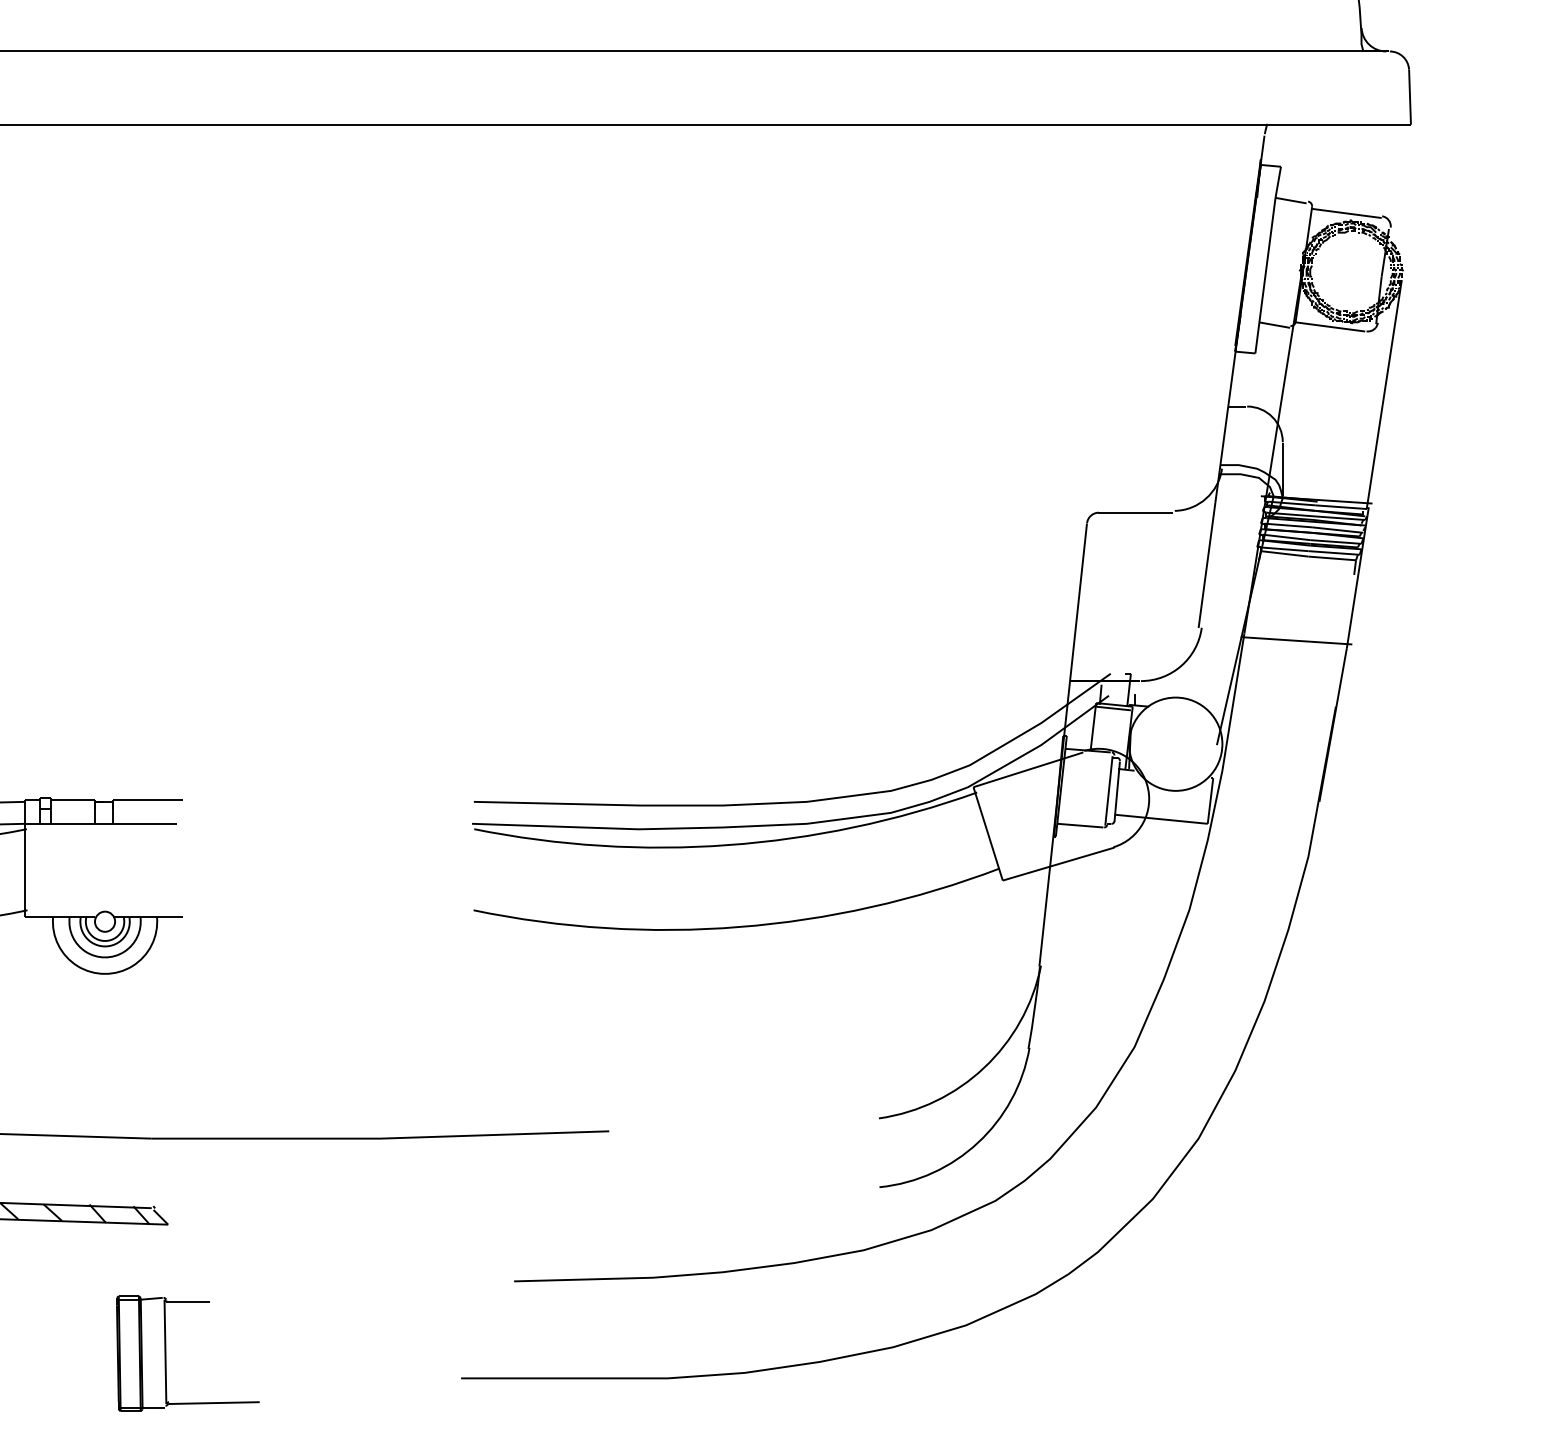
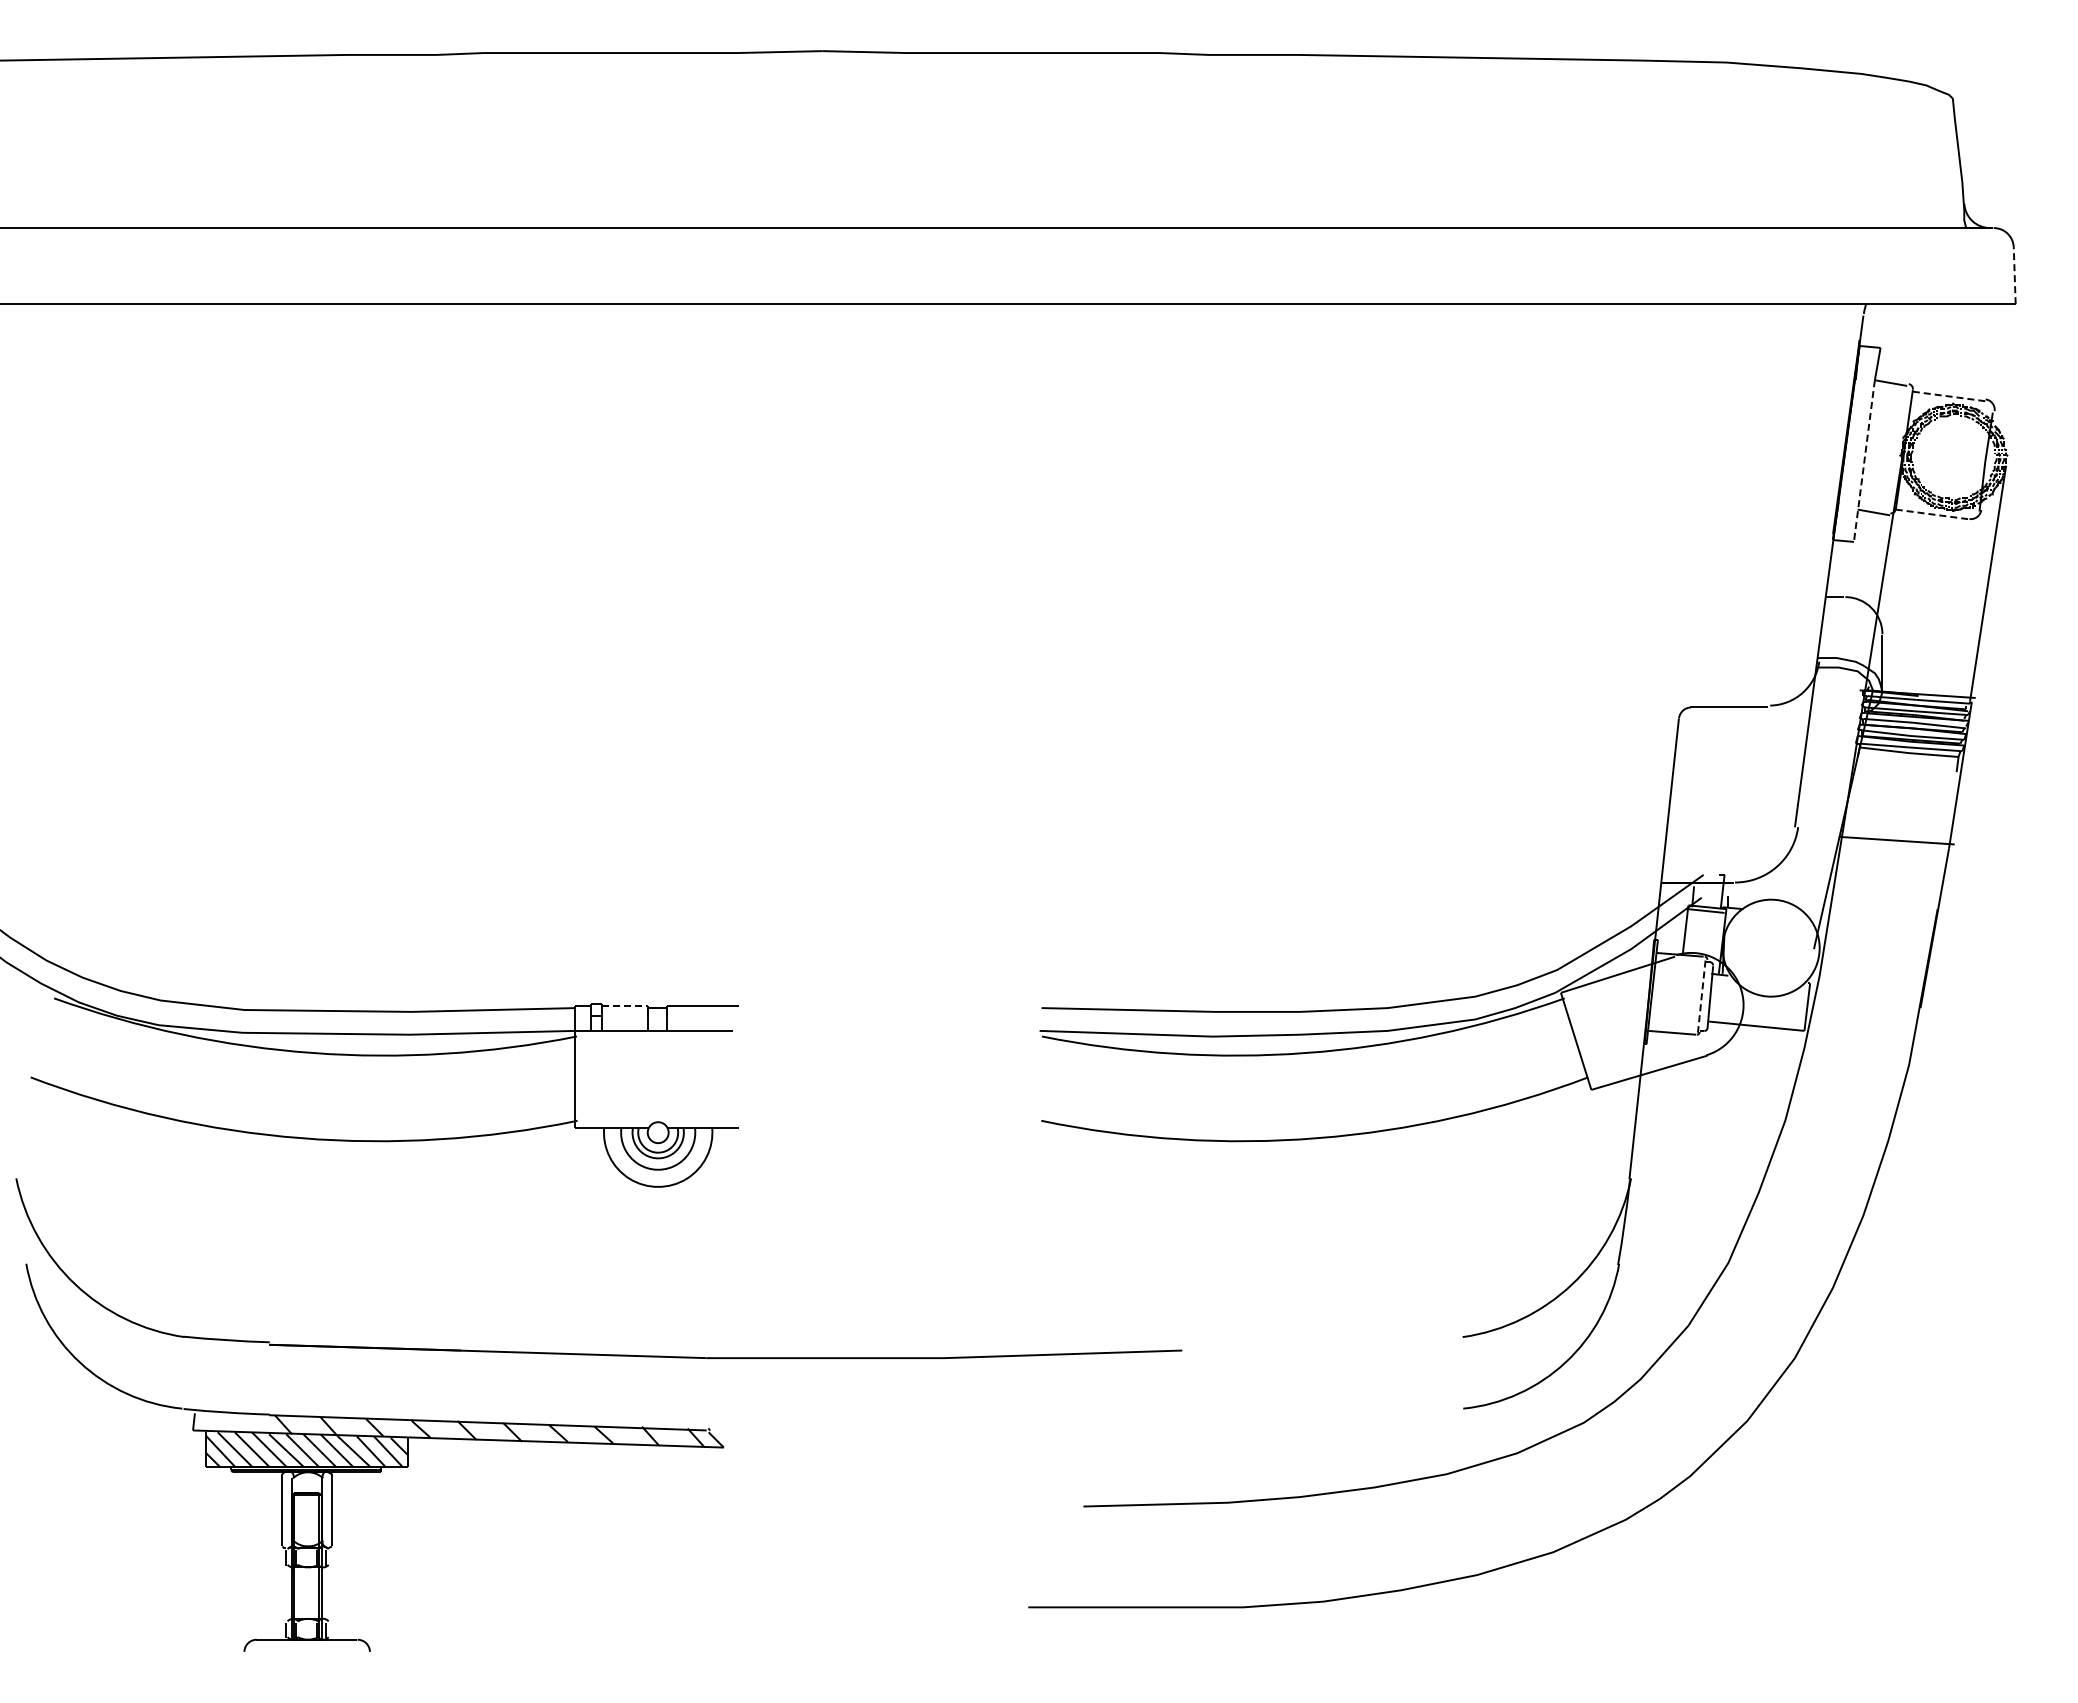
line: (1409, 97) -> (2014, 275), solid -> dashed
line: (1346, 213) -> (1948, 396), solid -> dashed
line: (1265, 276) -> (1864, 461), solid -> dashed
line: (1329, 327) -> (1931, 514), solid -> dashed
line: (1108, 791) -> (1701, 997), solid -> dashed
line: (72, 800) -> (624, 1006), solid -> dashed
part: (165, 1353) -> (721, 1581), removed

